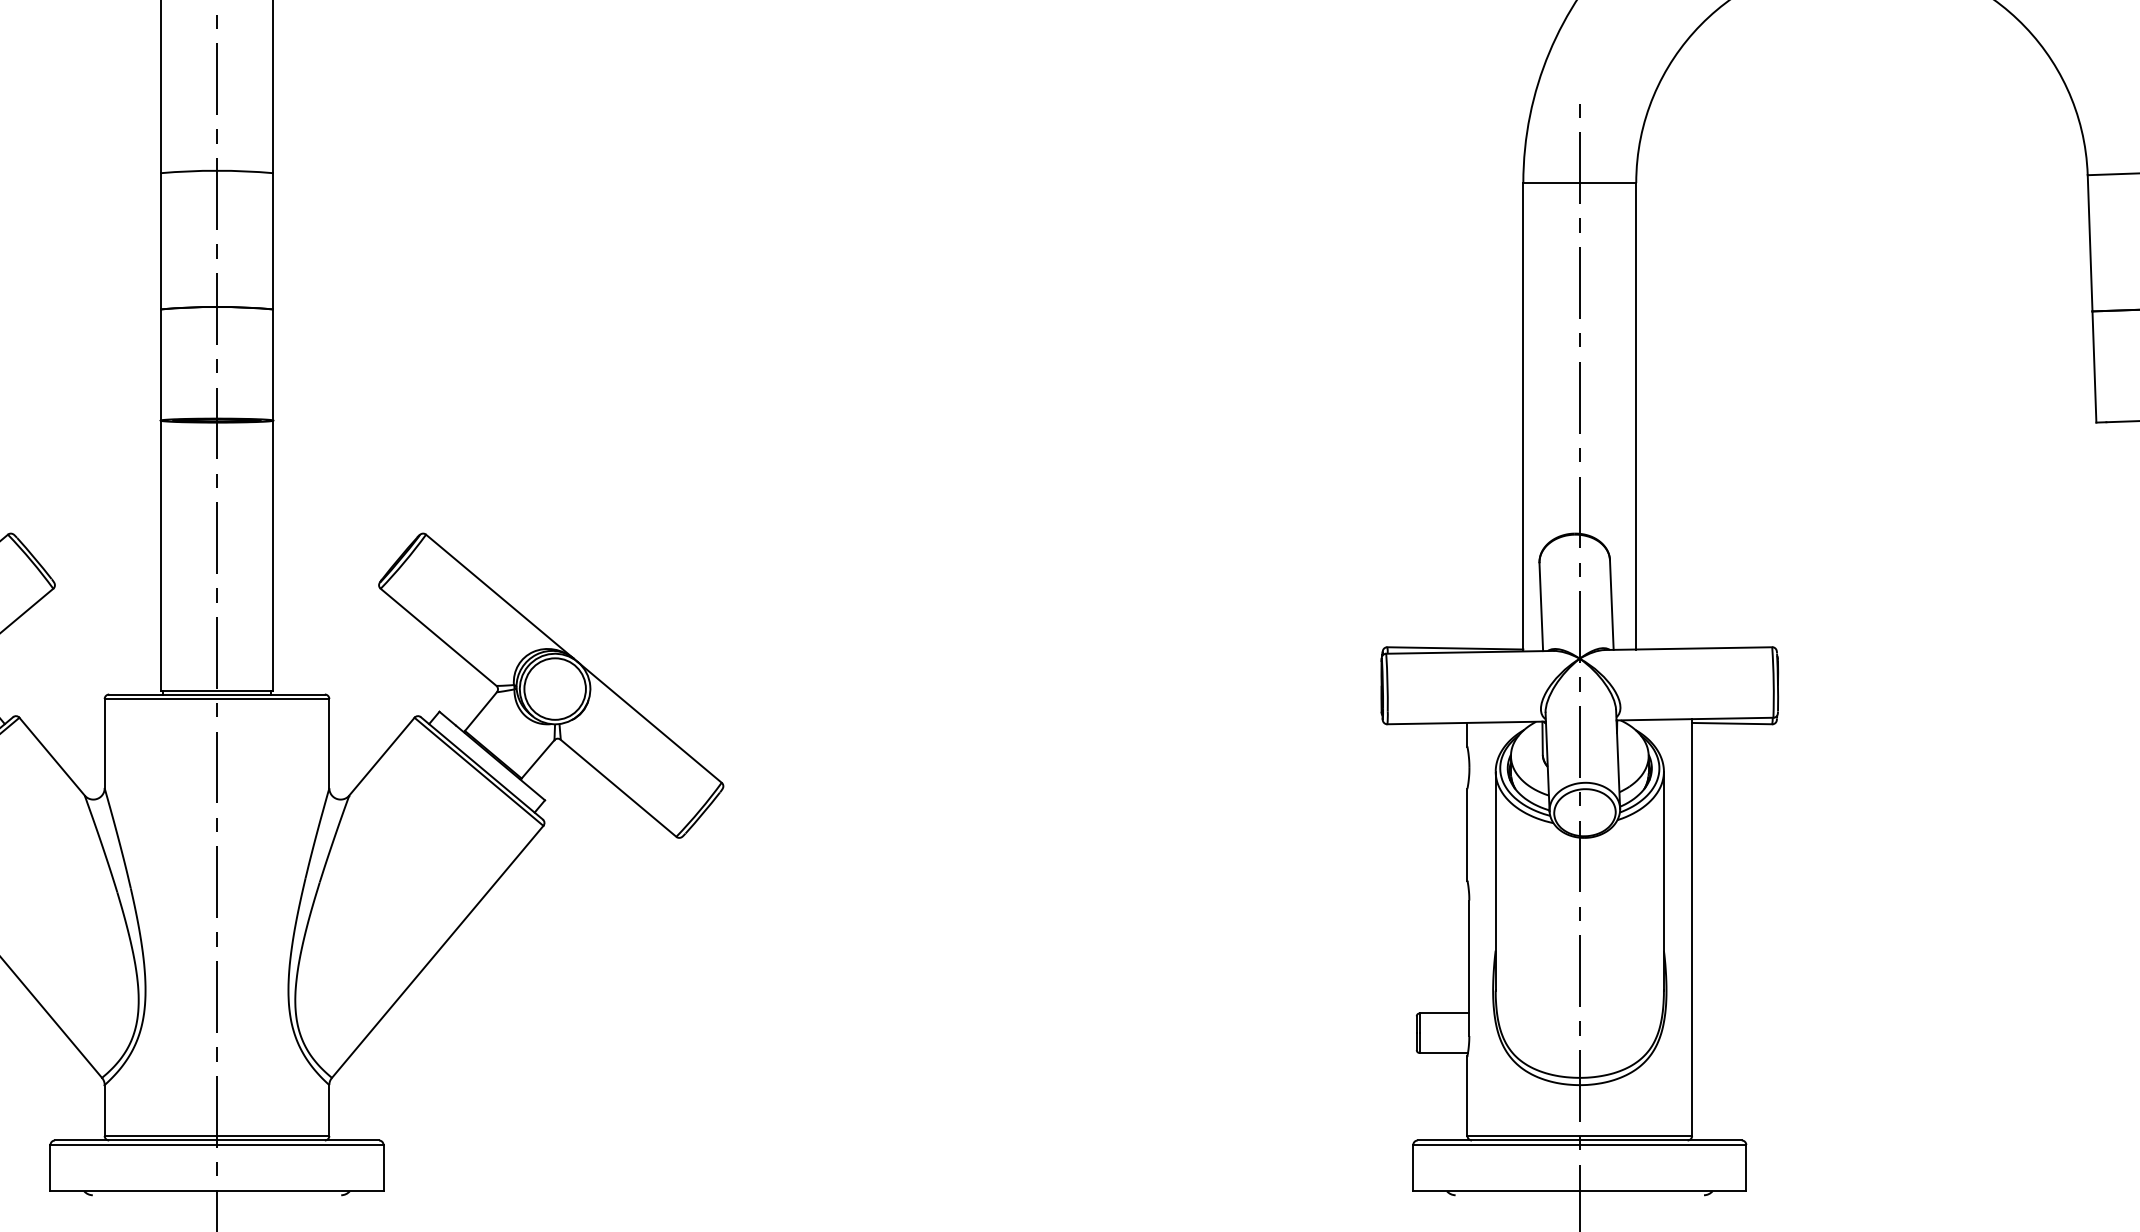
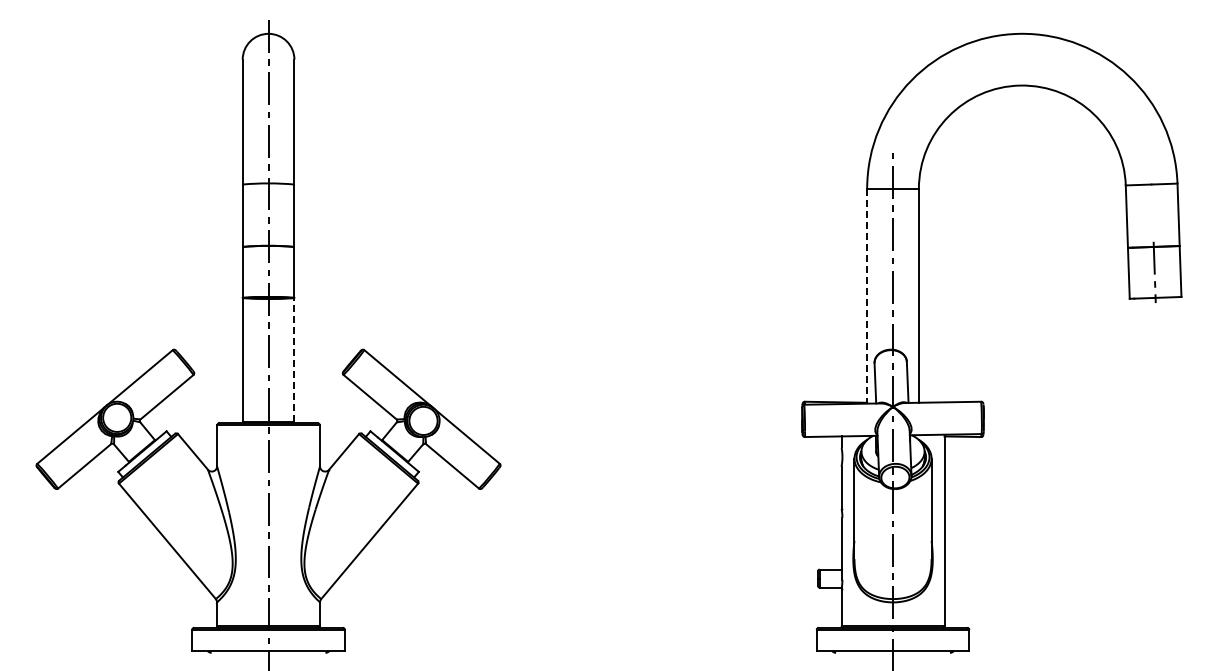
line: (1524, 417) -> (867, 296), solid -> dashed
line: (273, 555) -> (294, 359), solid -> dashed

